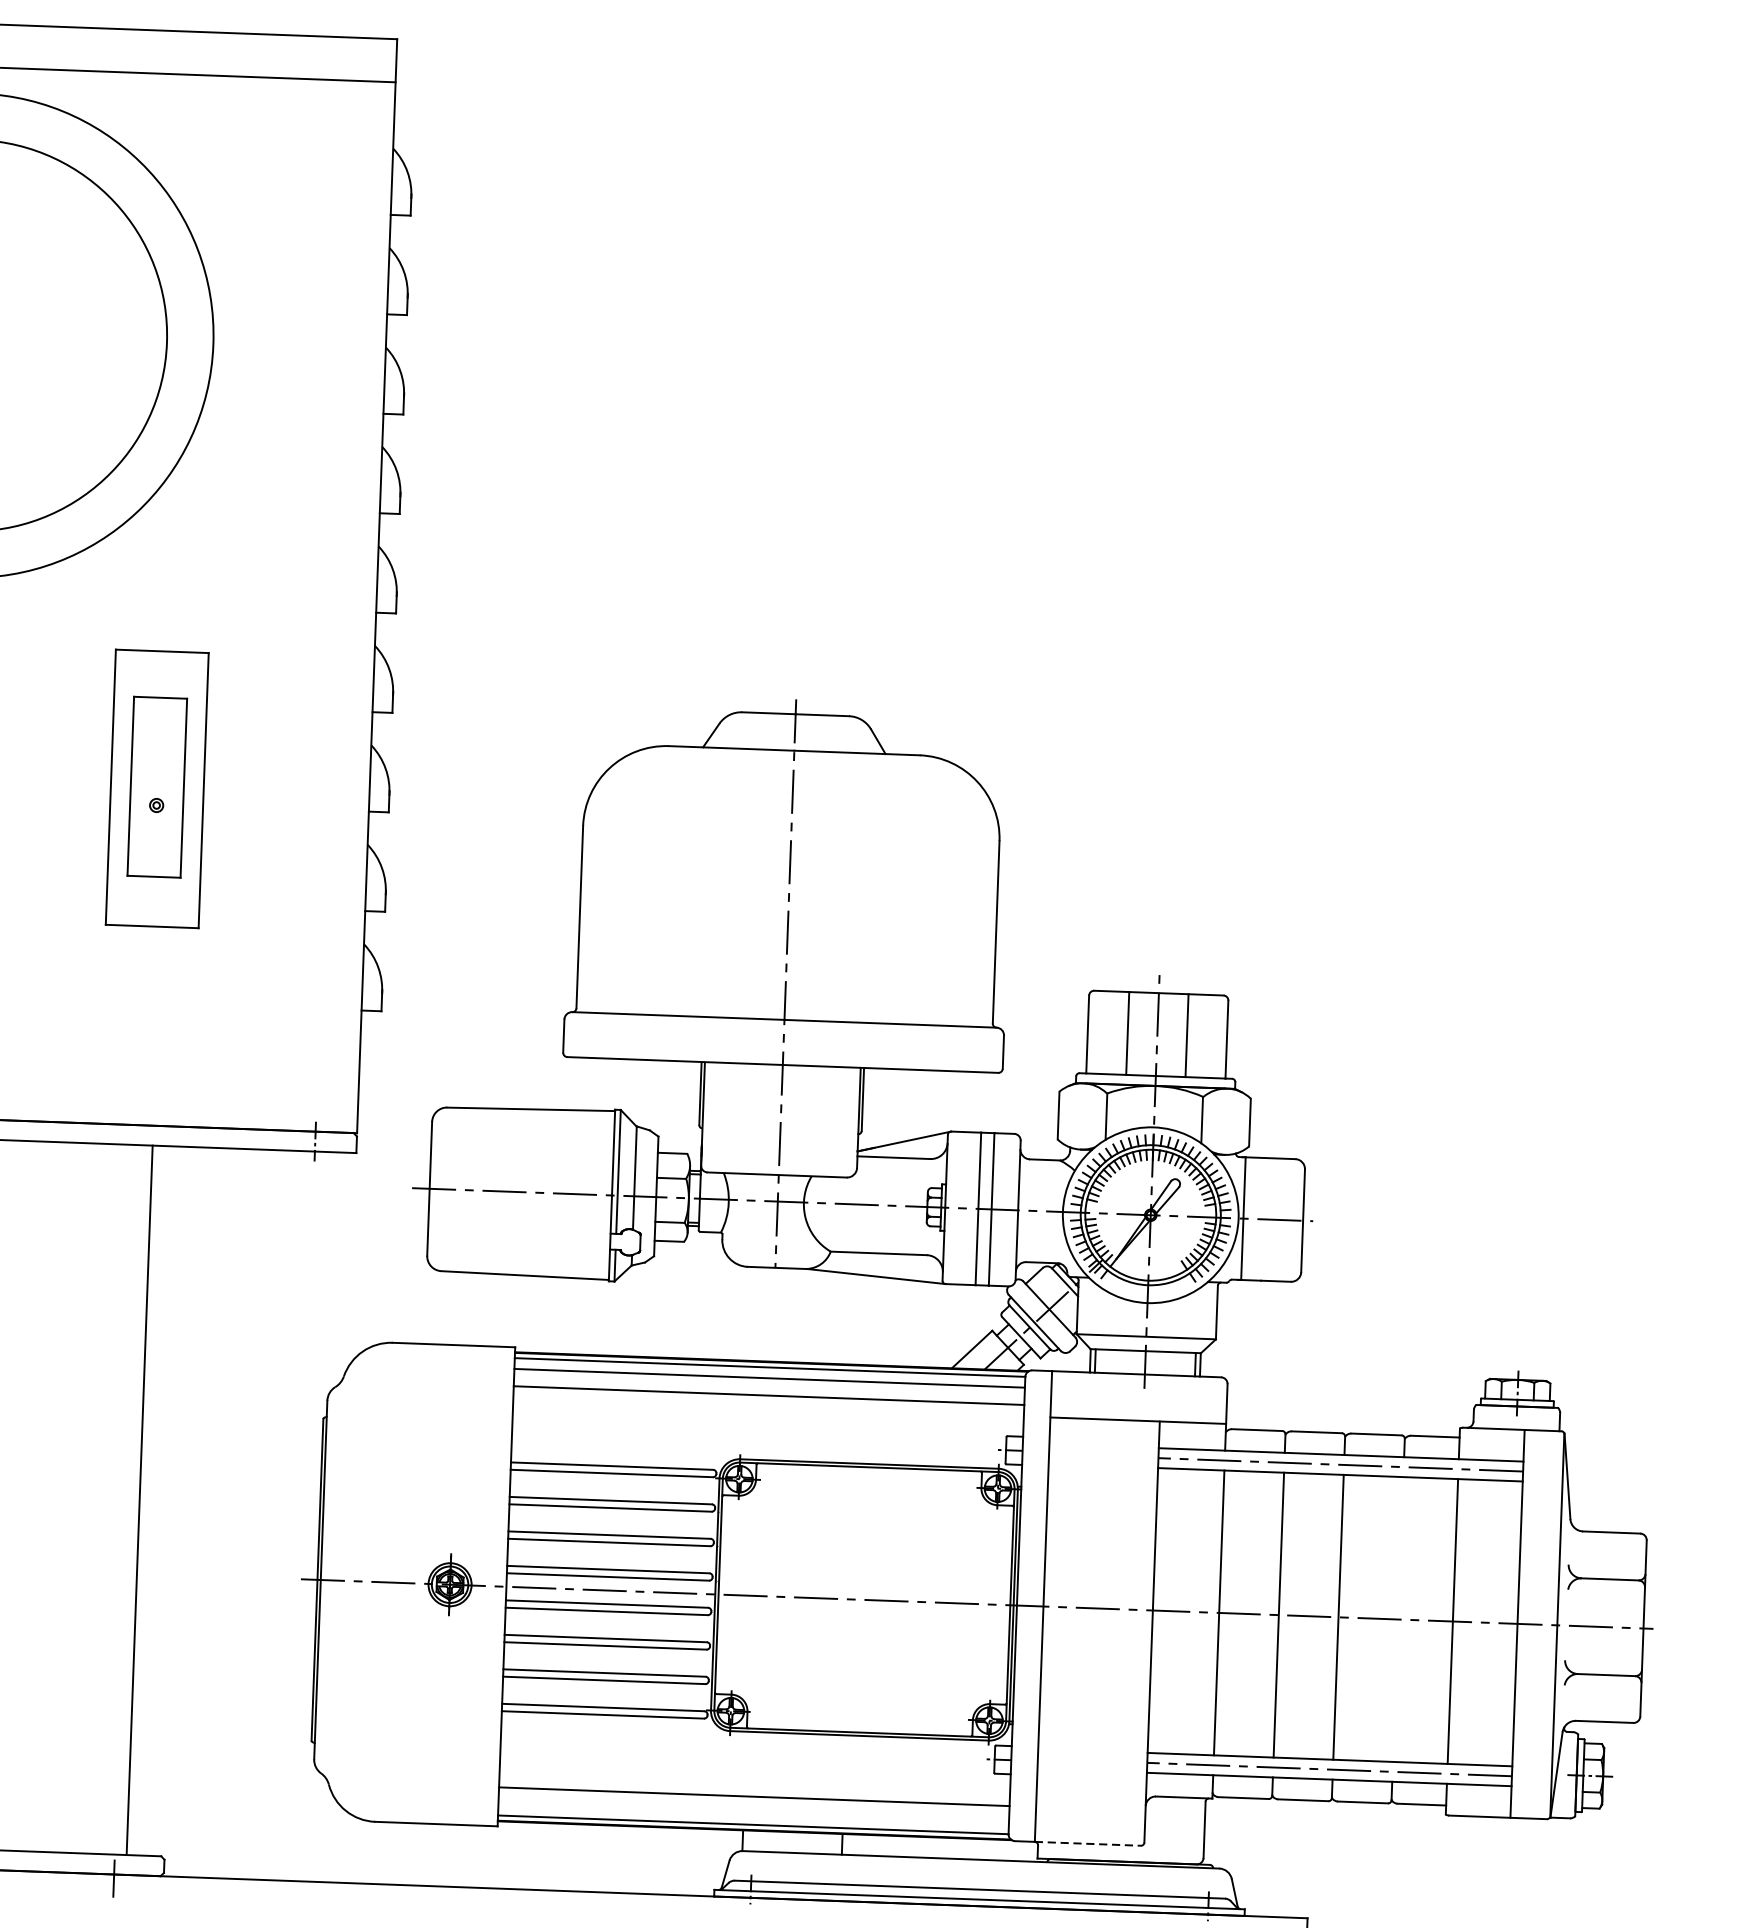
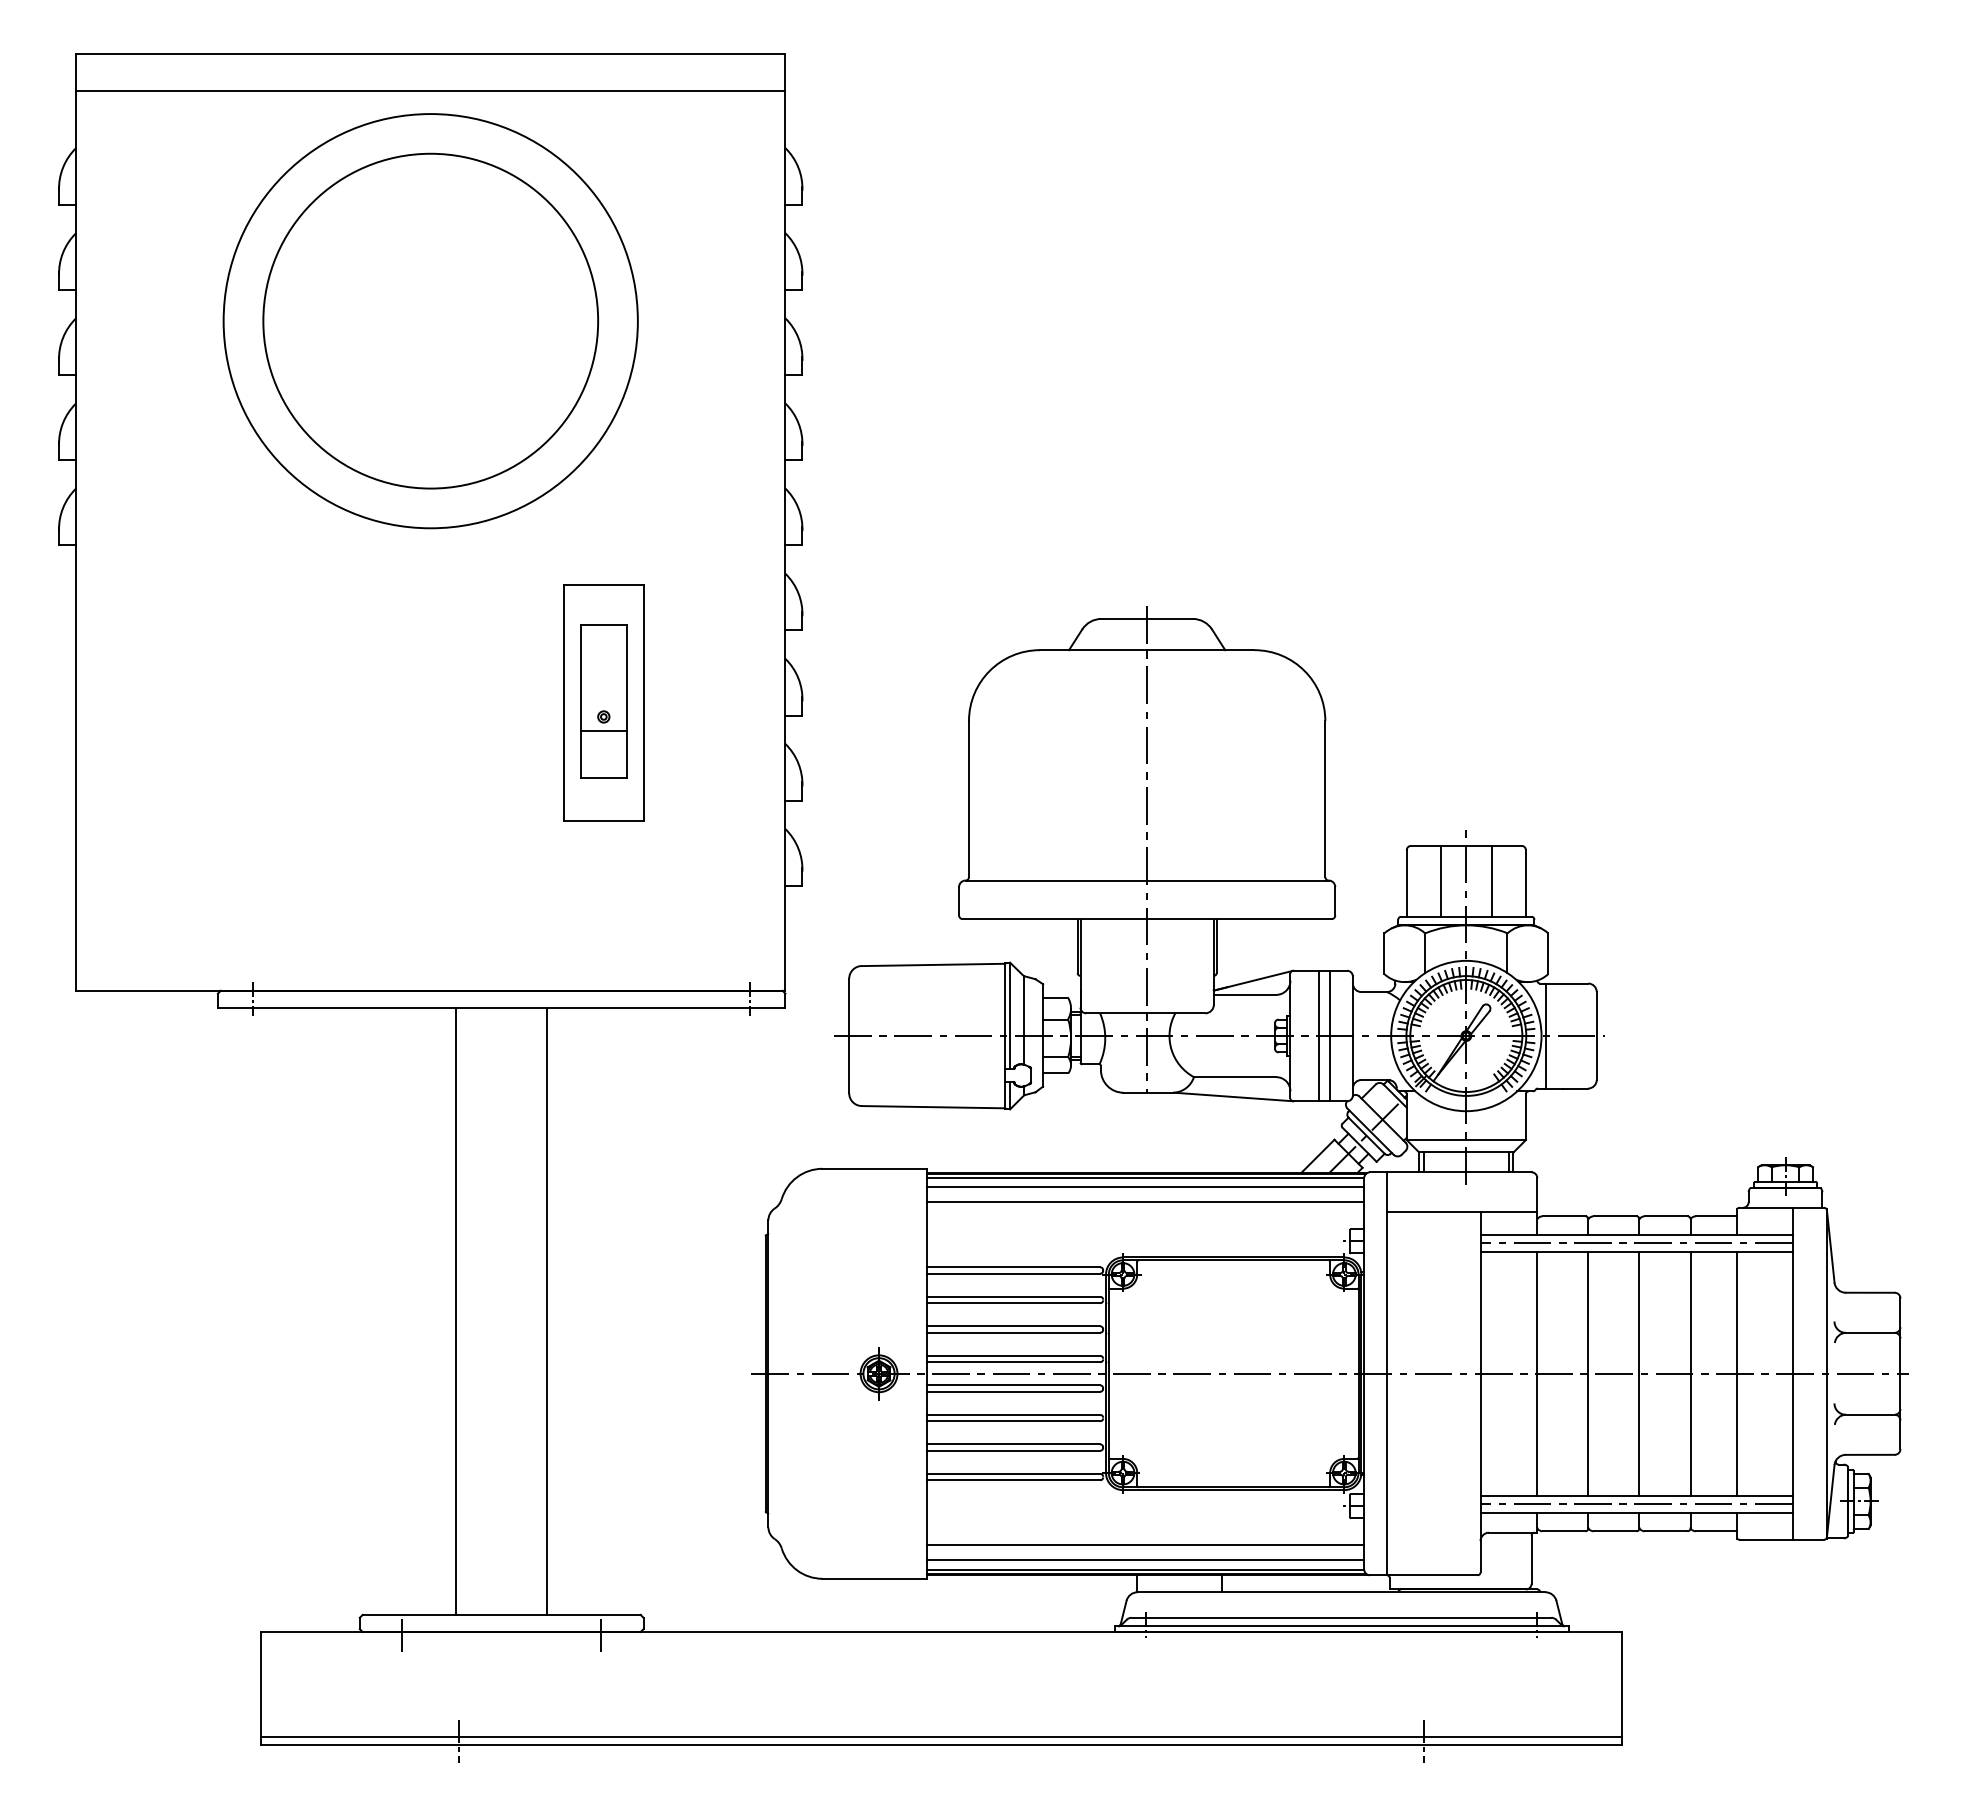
line: (155, 822) -> (603, 731), added
line: (140, 1499) -> (547, 1310), moved
line: (1398, 1619) -> (1690, 1373), added
line: (753, 1814) -> (1145, 1560), added
line: (1088, 1844) -> (1432, 1575), dashed -> solid

